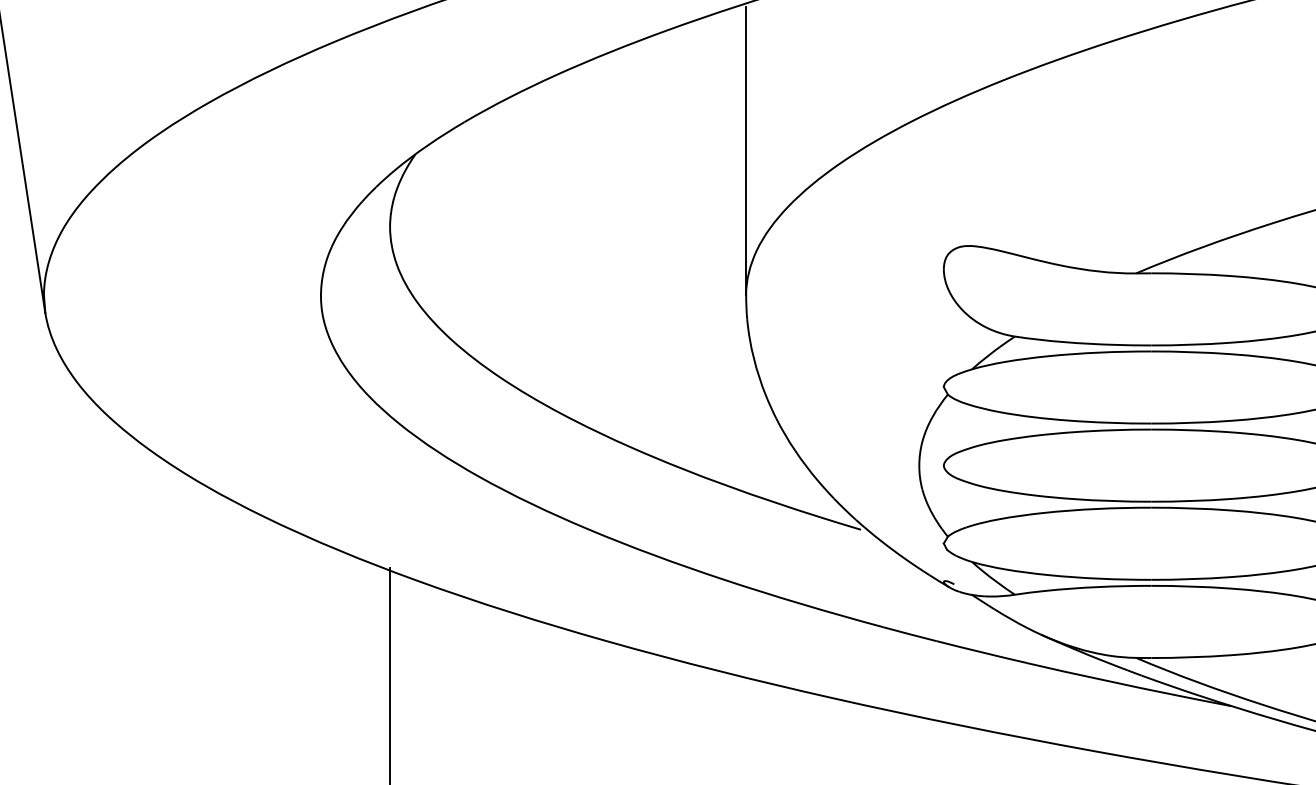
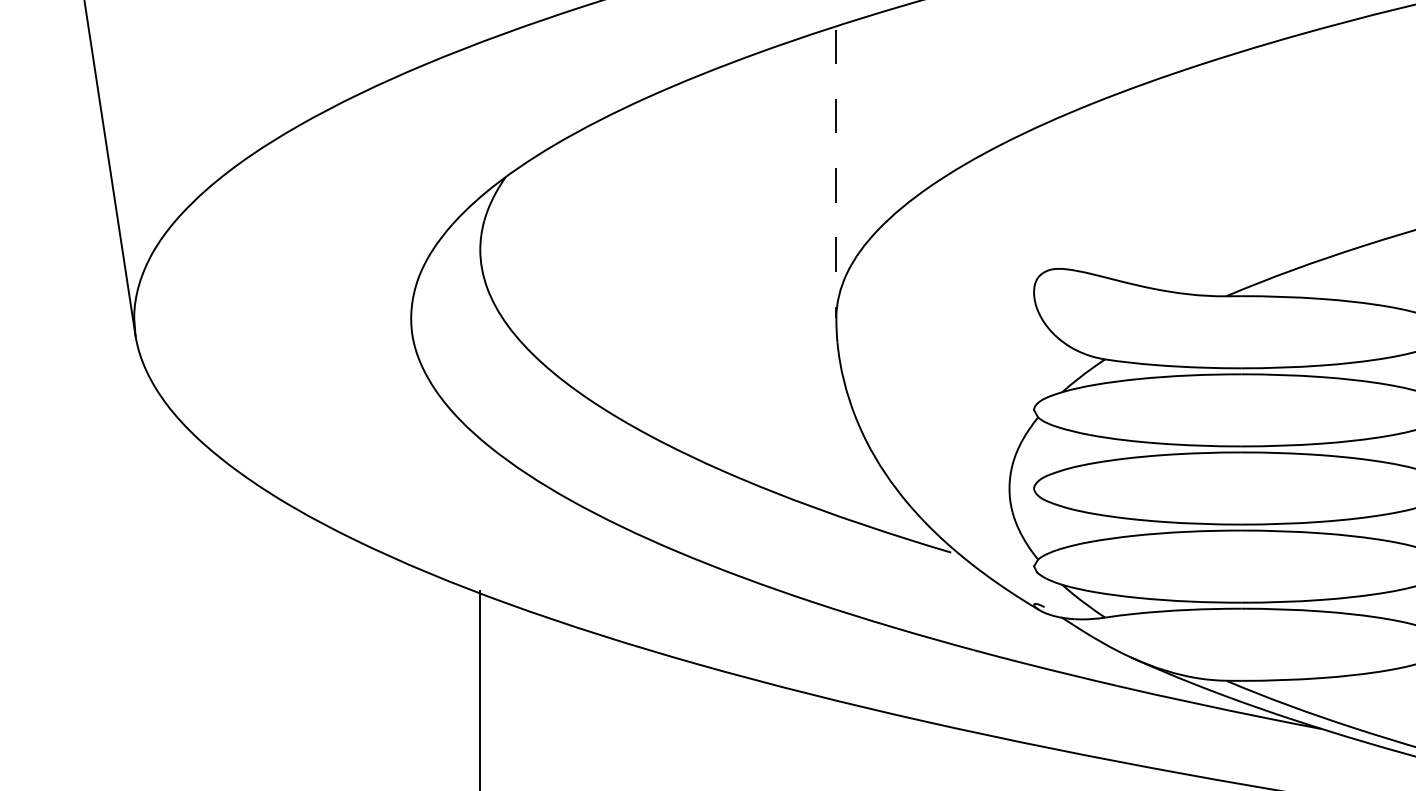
line: (746, 151) -> (836, 174), solid -> dashed

